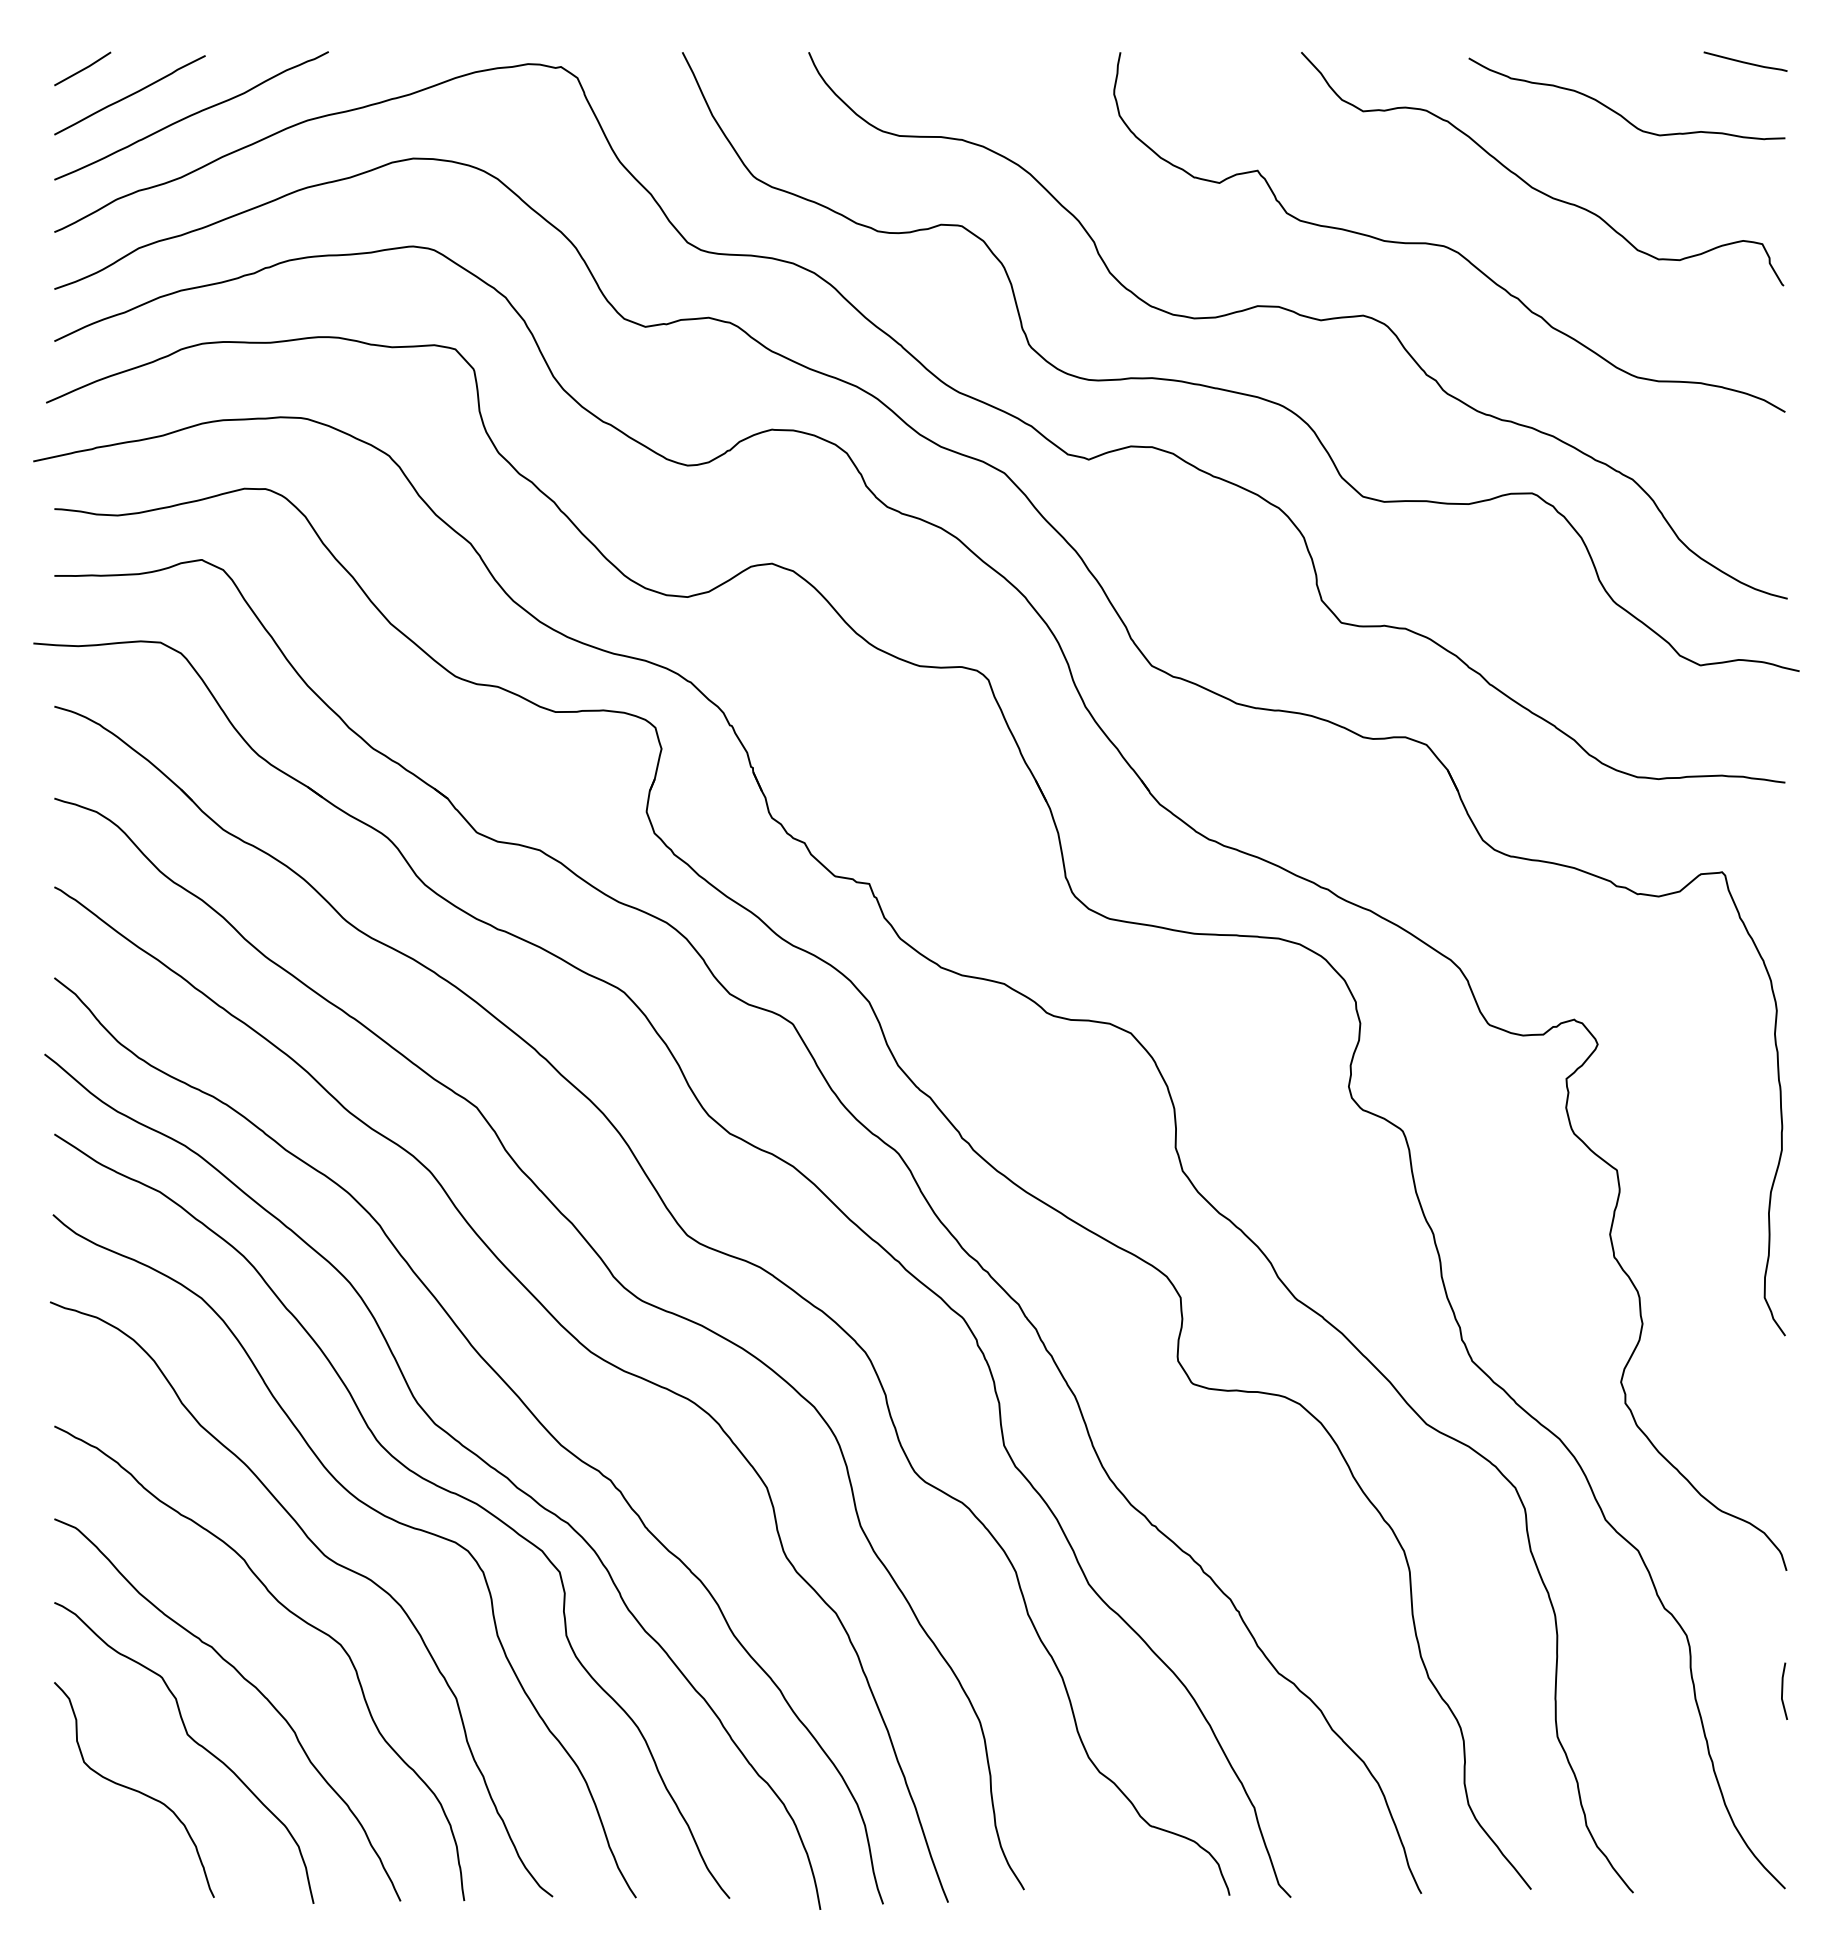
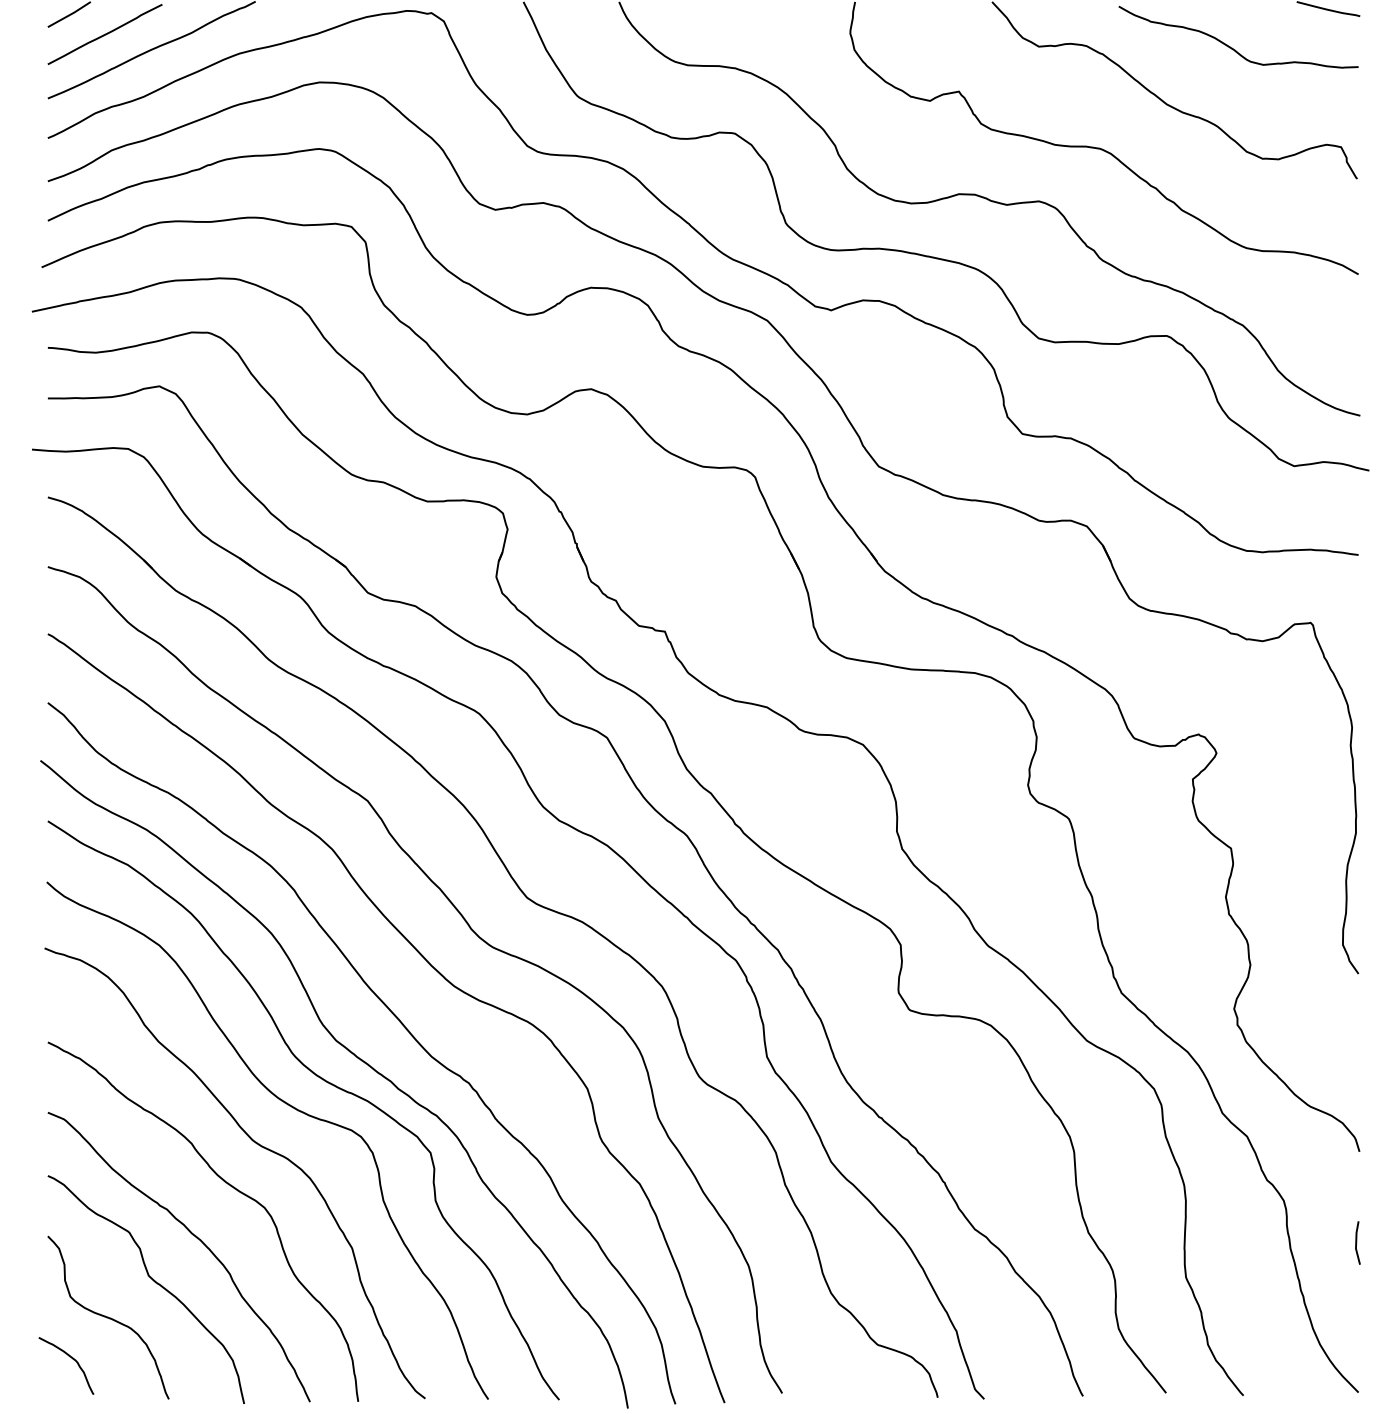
curve: (86, 1844) -> (72, 1359), added

